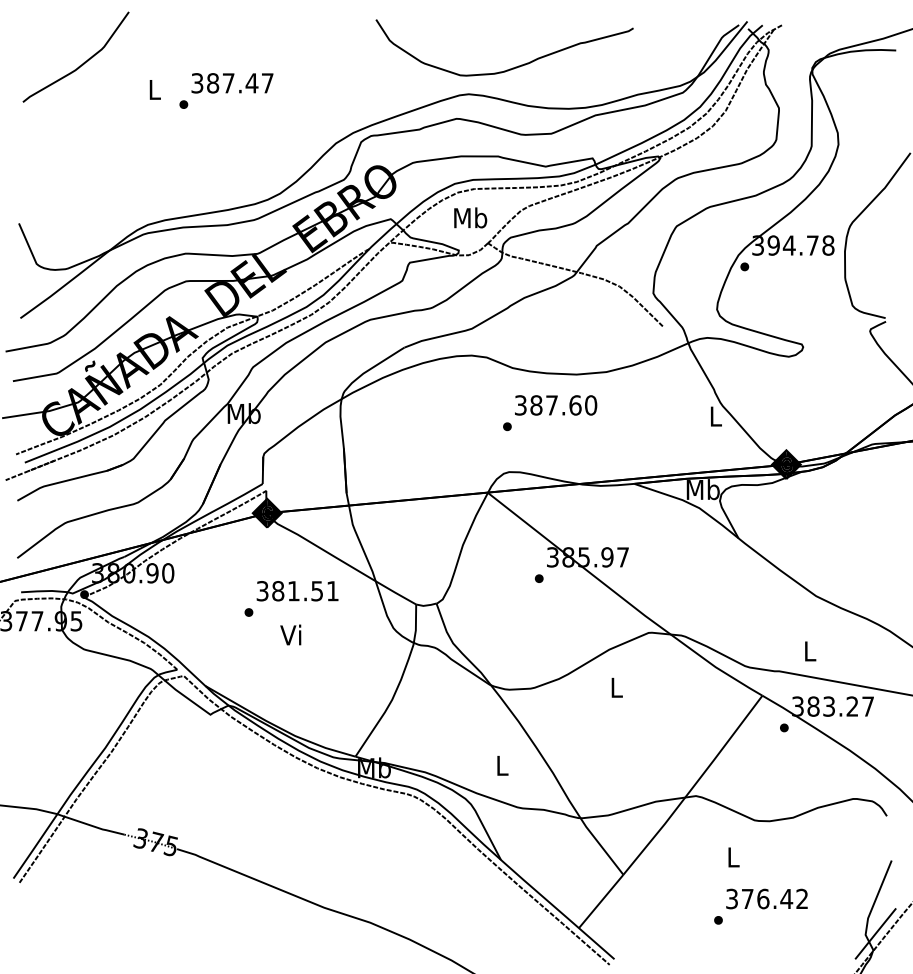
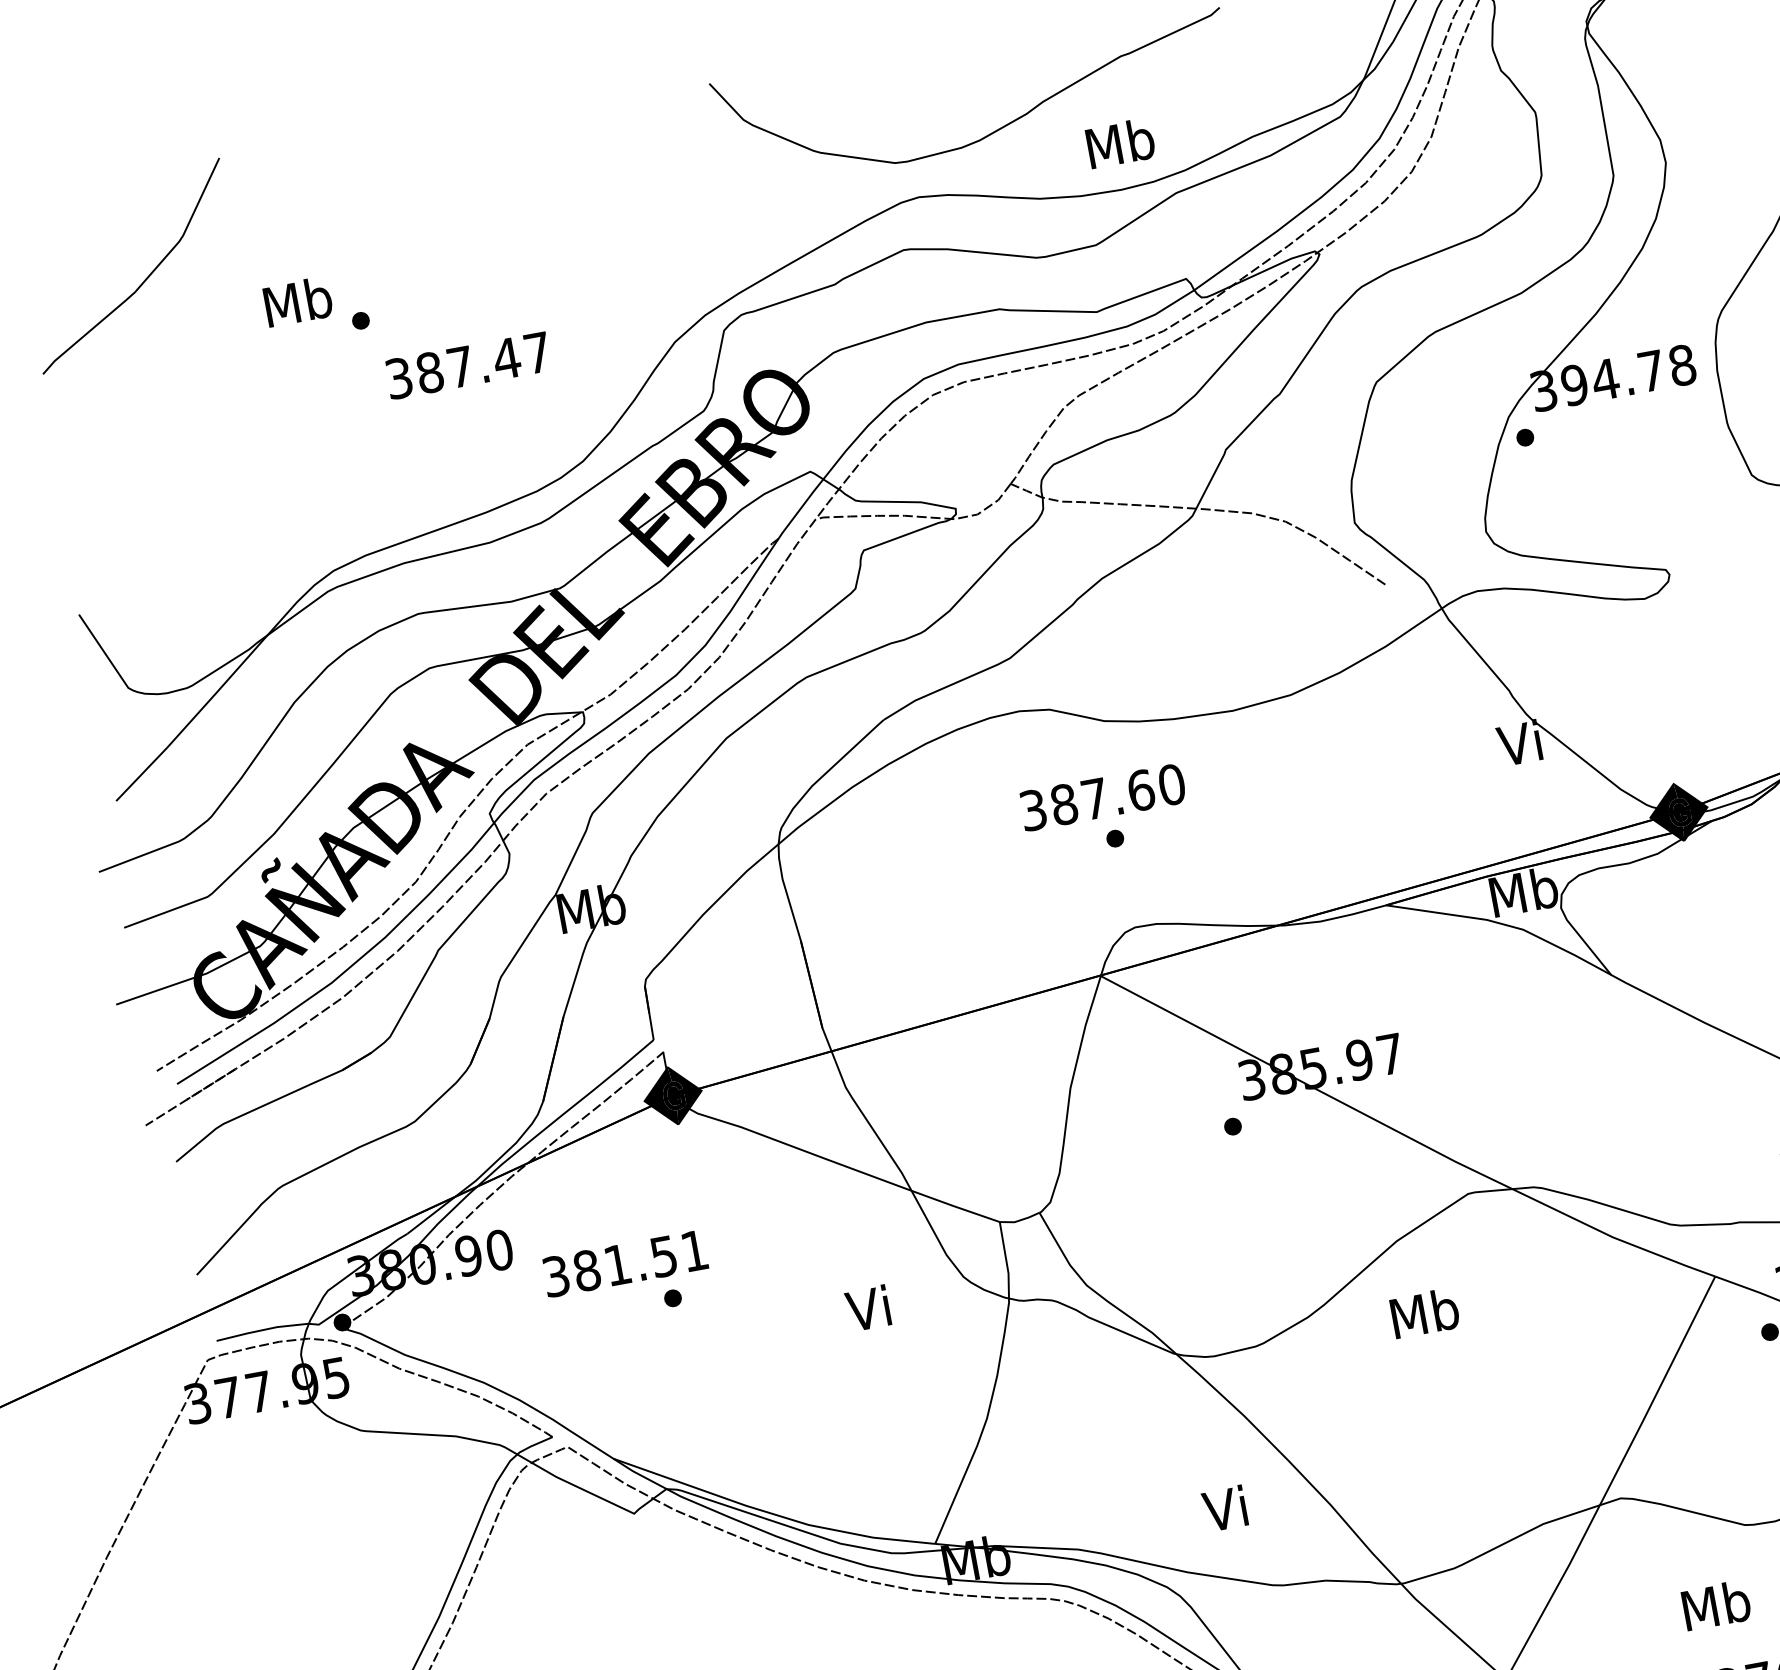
text: (232, 83) -> (468, 366), moved
text: (154, 89) -> (297, 301), L -> Mb
text: (470, 217) -> (1120, 142), moved
text: (556, 405) -> (1103, 797), moved
text: (714, 415) -> (1519, 741), L -> Vi
text: (297, 591) -> (625, 1264), moved
text: (290, 634) -> (867, 1307), moved
text: (616, 687) -> (1424, 1313), L -> Mb
text: (500, 765) -> (1224, 1508), L -> Vi
text: (733, 856) -> (1716, 1603), L -> Mb

